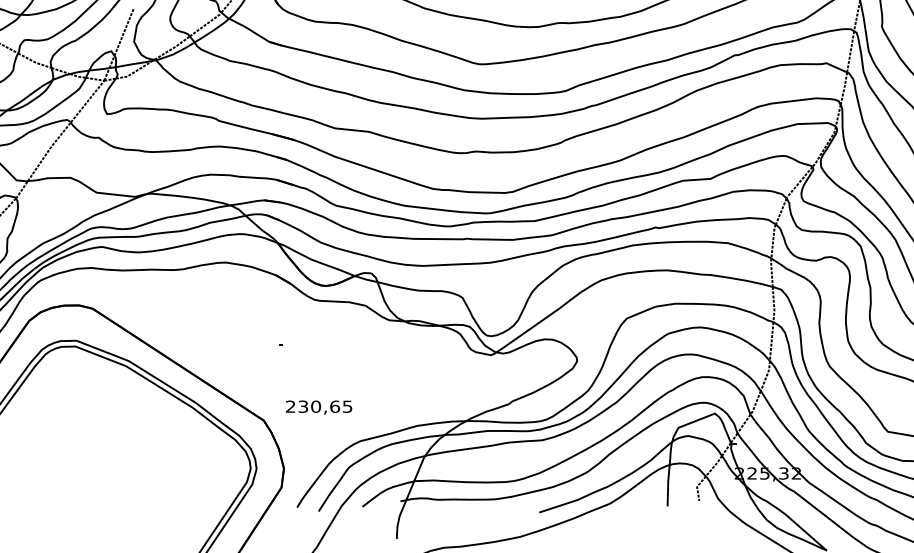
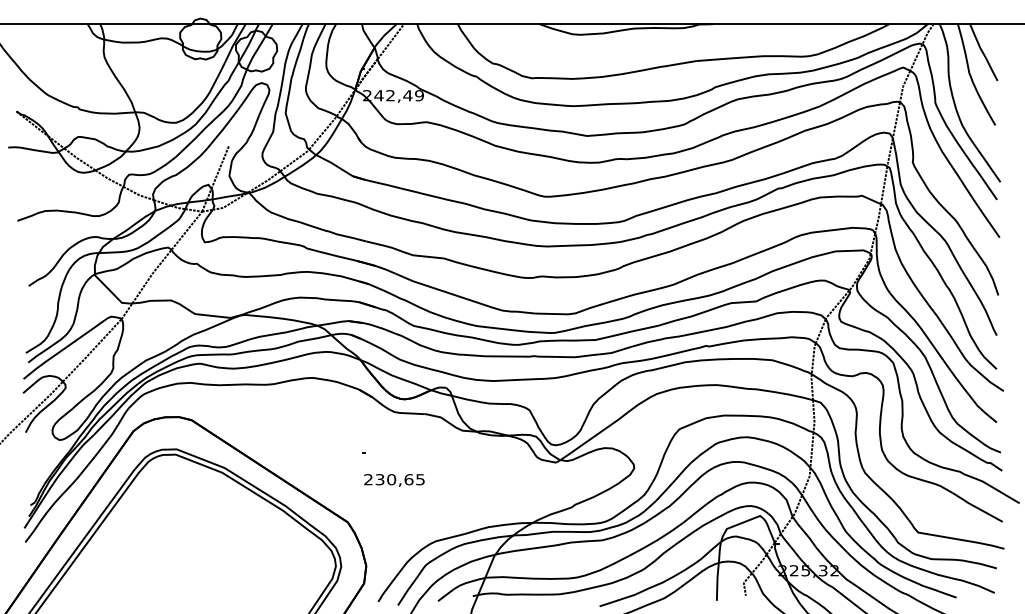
text: (319, 407) -> (394, 480), moved

